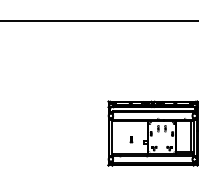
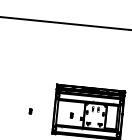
part: (77, 139) -> (30, 111), added

